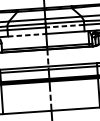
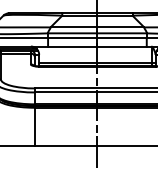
line: (65, 26) -> (122, 38), dashed -> solid
line: (26, 35) -> (72, 46), dashed -> solid

